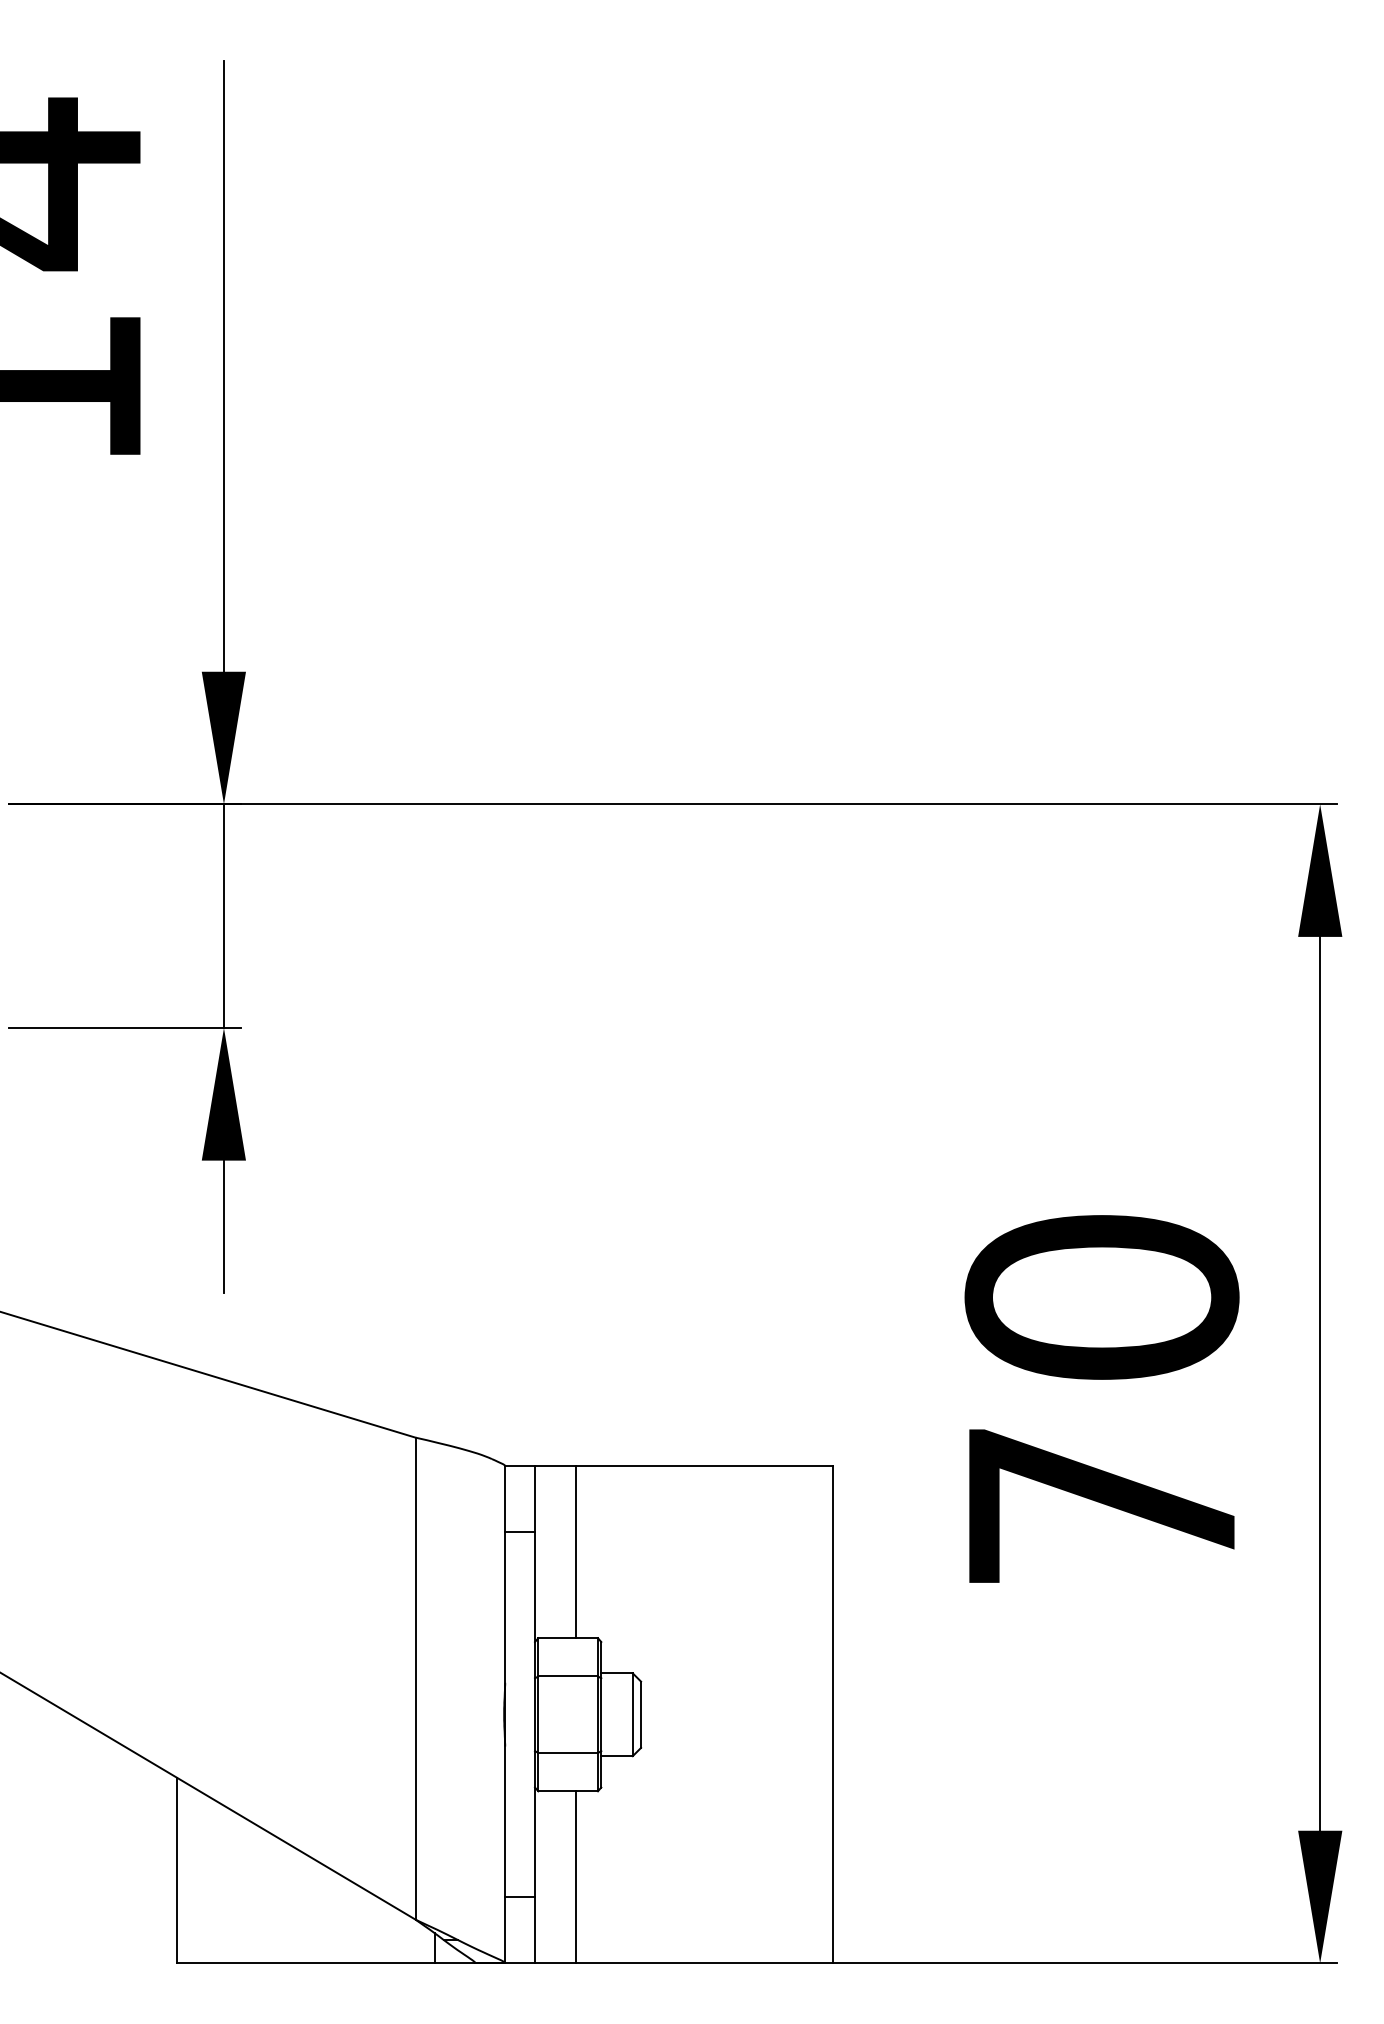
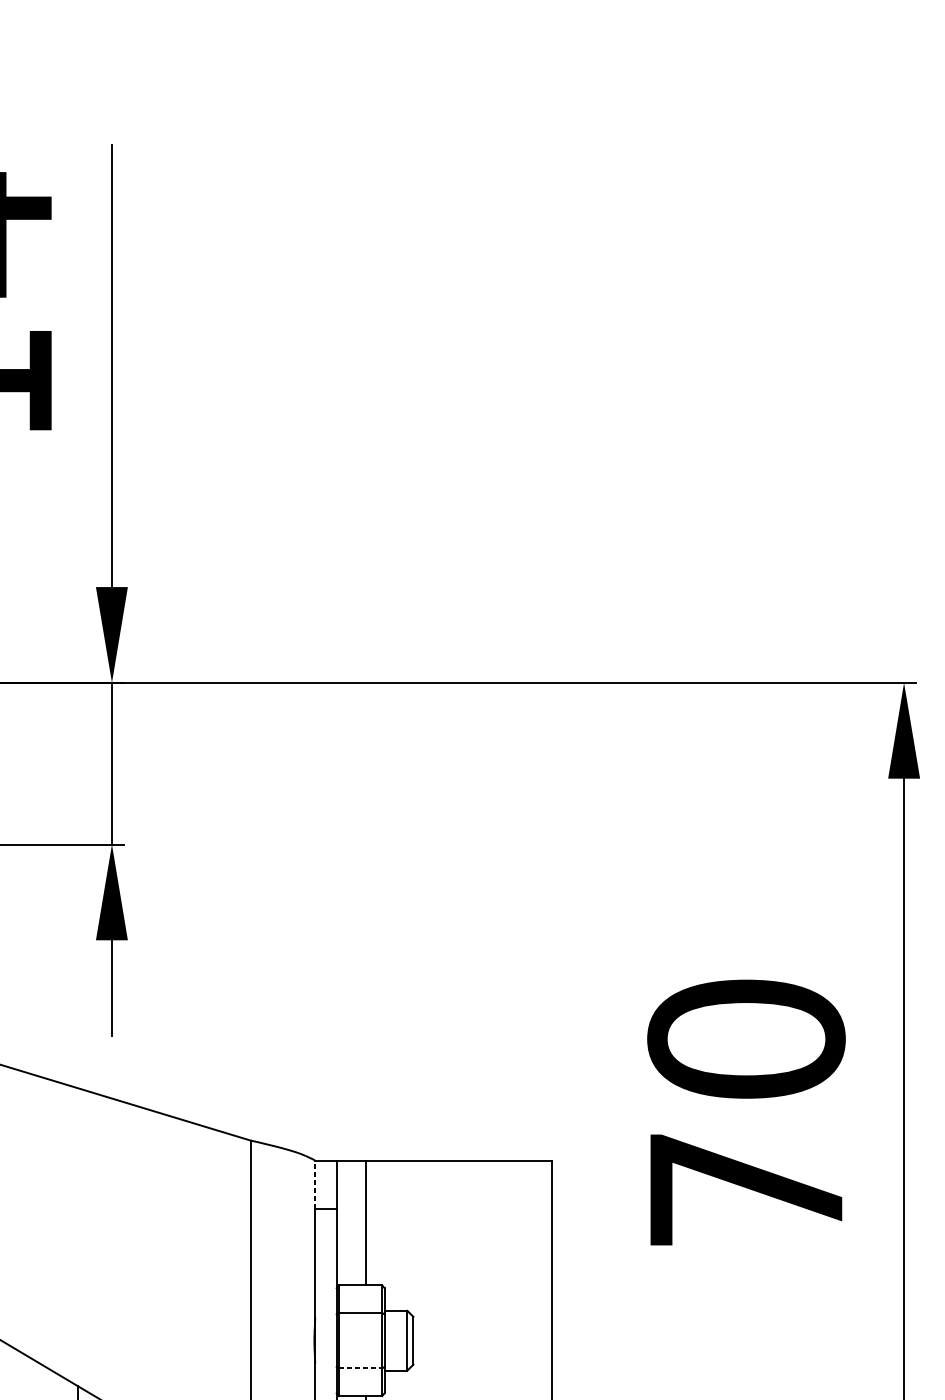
line: (505, 1498) -> (315, 1184), solid -> dashed
line: (568, 1753) -> (360, 1368), solid -> dashed

